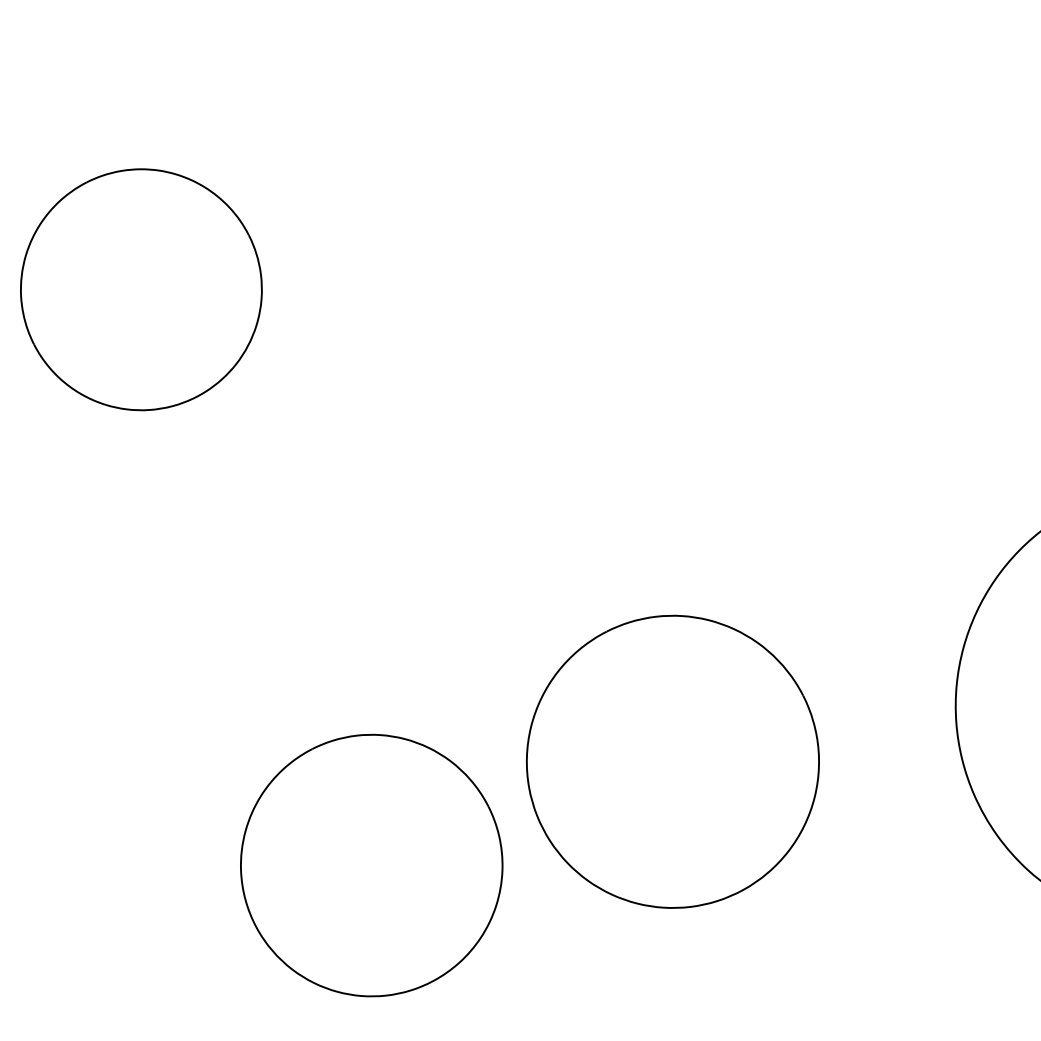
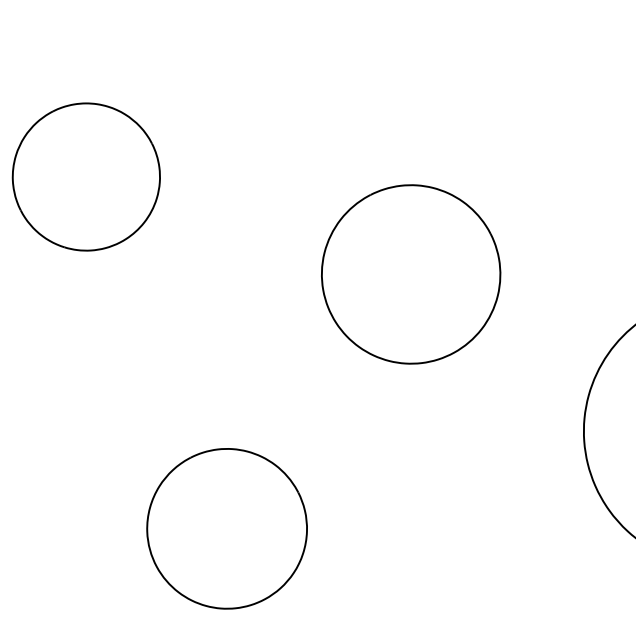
part: (673, 761) -> (411, 274), moved

